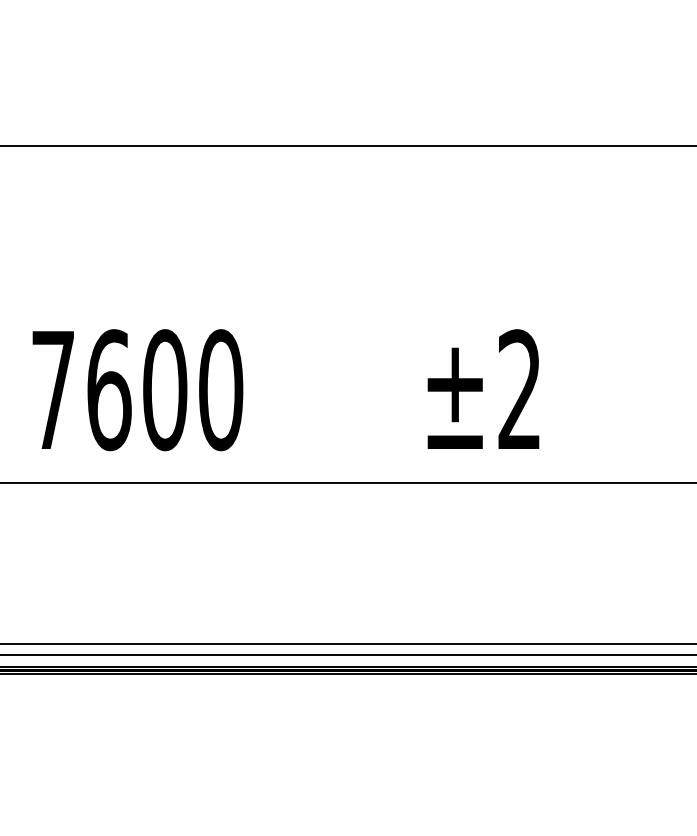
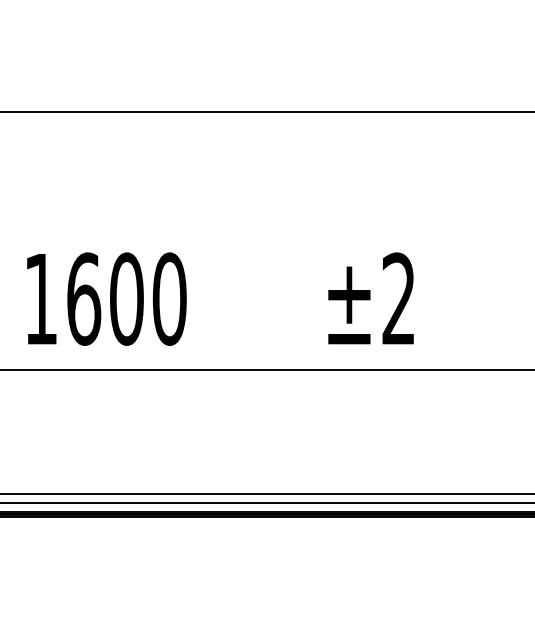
text: (52, 389) -> (40, 298), 7600 -> 1600

